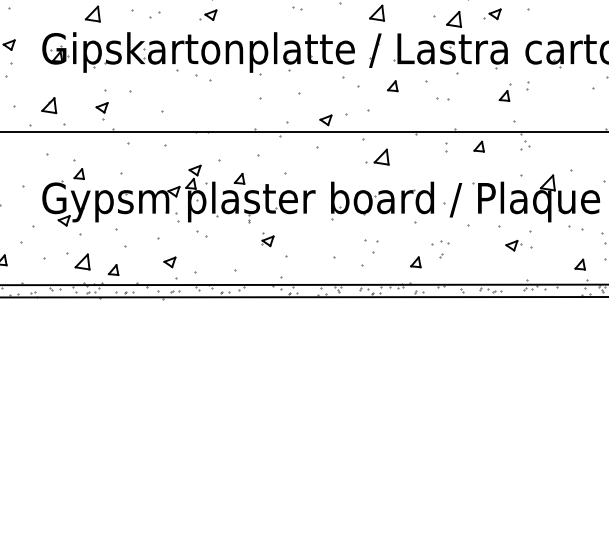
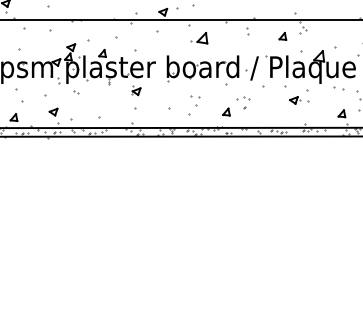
part: (478, 146) -> (282, 36), moved
part: (202, 234) -> (76, 92), size x0.62
part: (267, 239) -> (136, 90), moved

